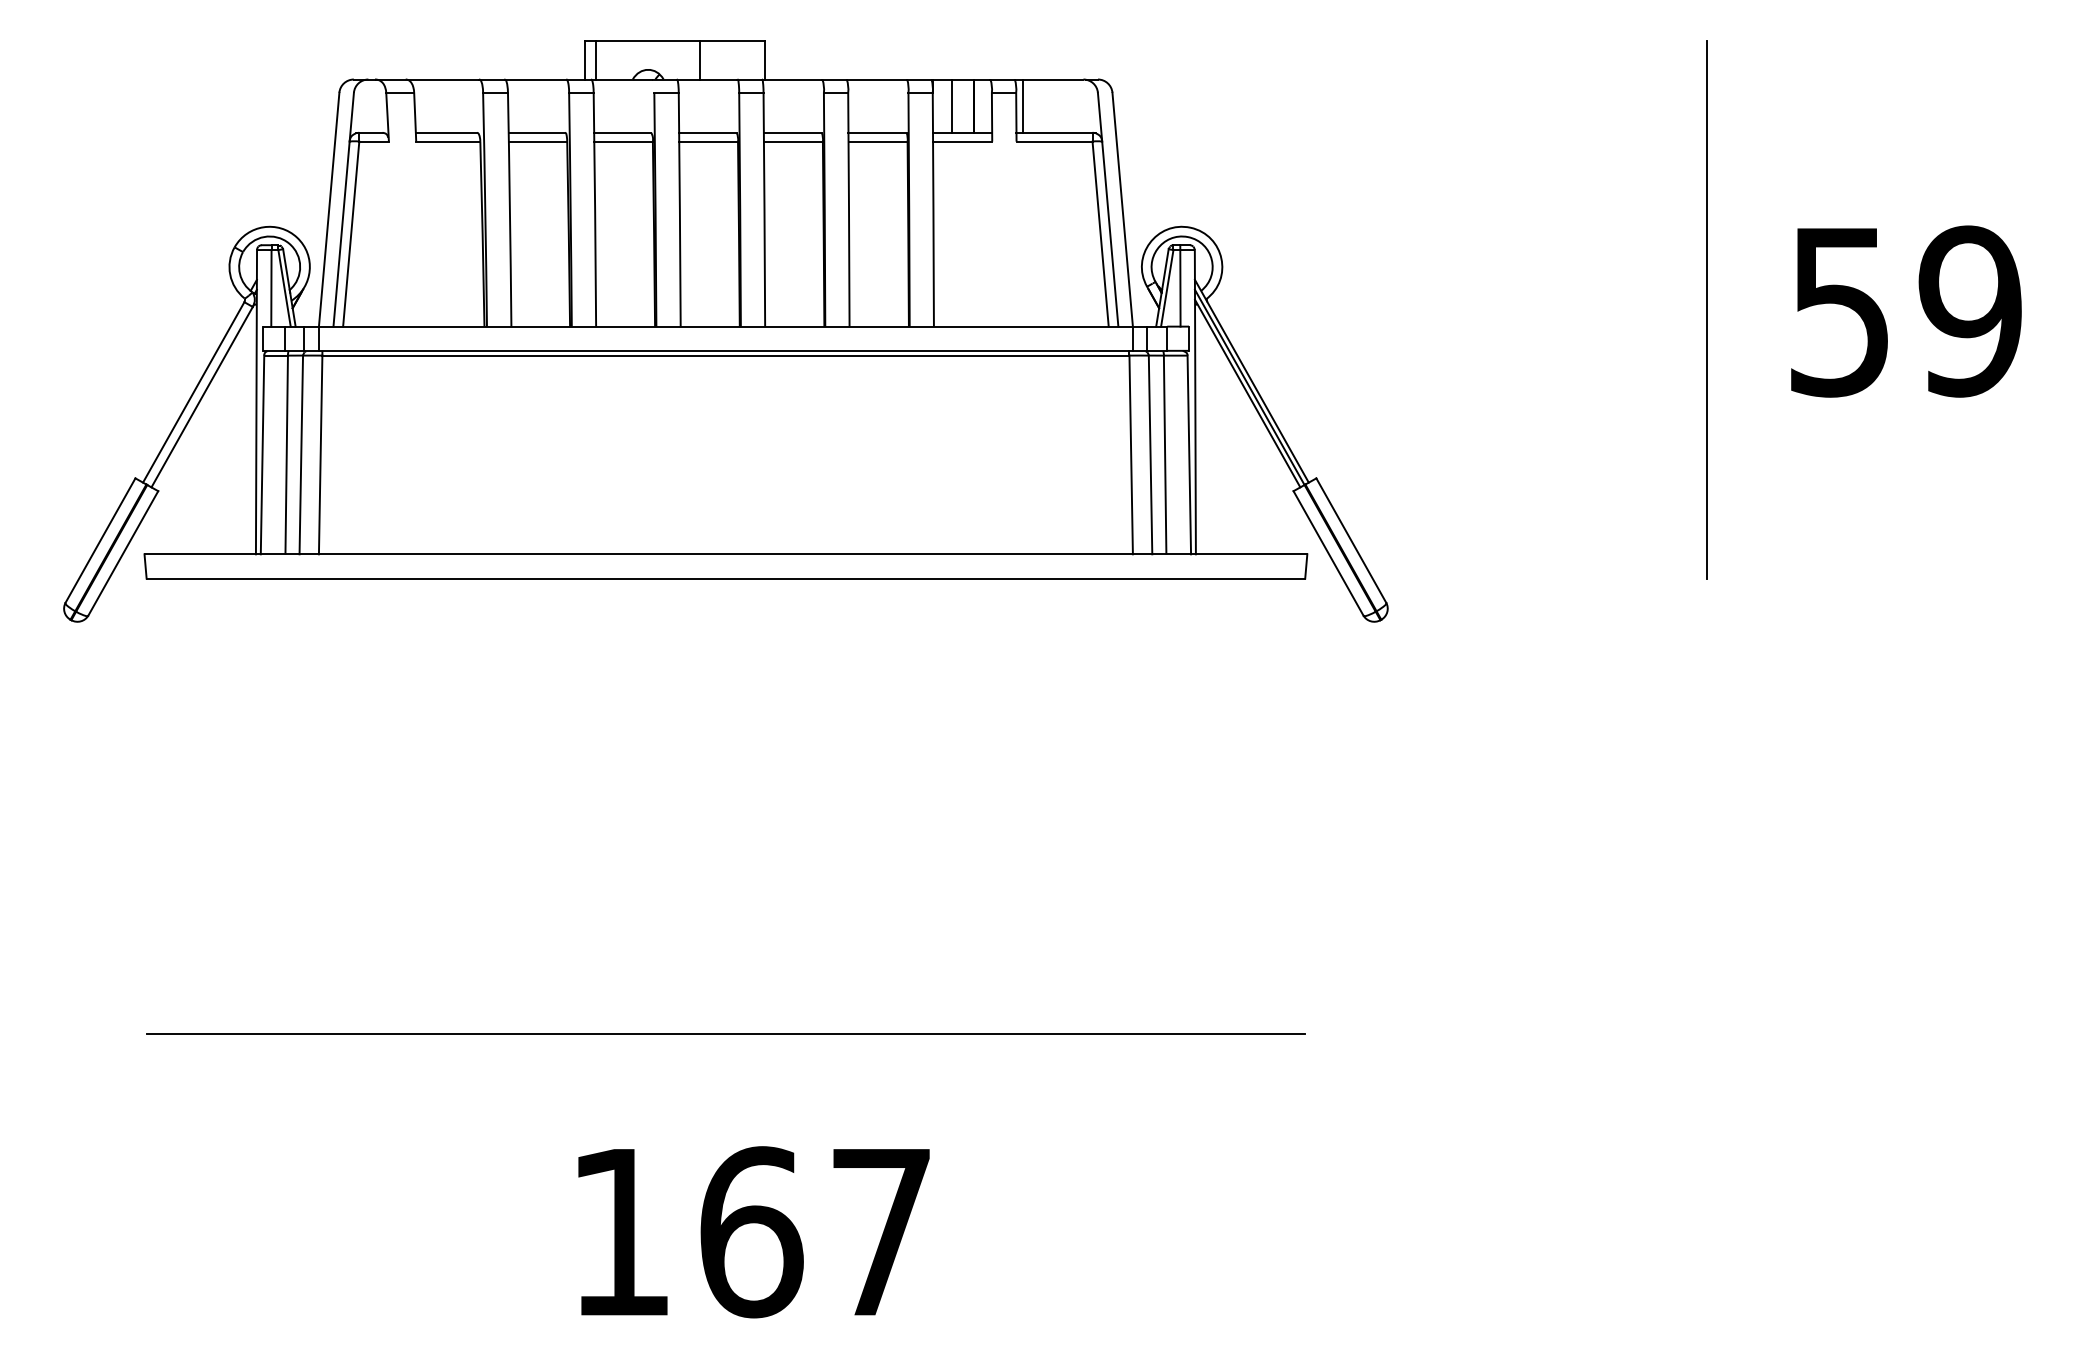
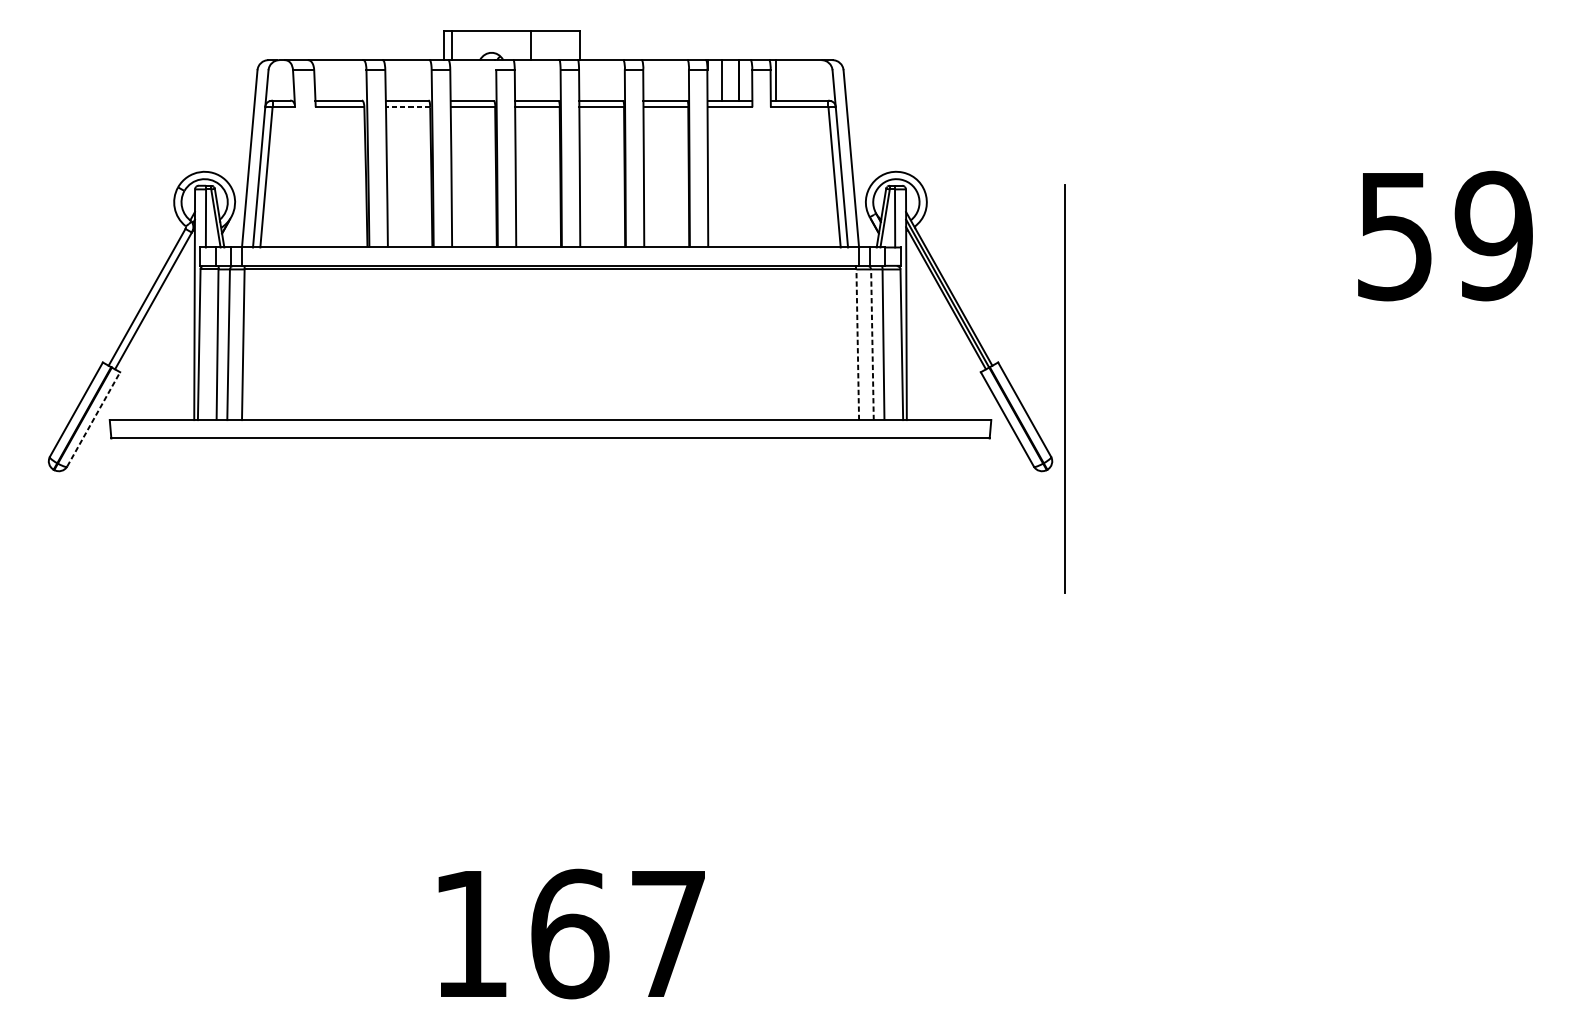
line: (537, 141) -> (407, 107), solid -> dashed
line: (1706, 309) -> (1064, 389), moved
line: (1131, 454) -> (858, 344), solid -> dashed
line: (1150, 454) -> (872, 344), solid -> dashed
line: (123, 552) -> (93, 418), solid -> dashed
line: (725, 1033) -> (550, 783), removed

